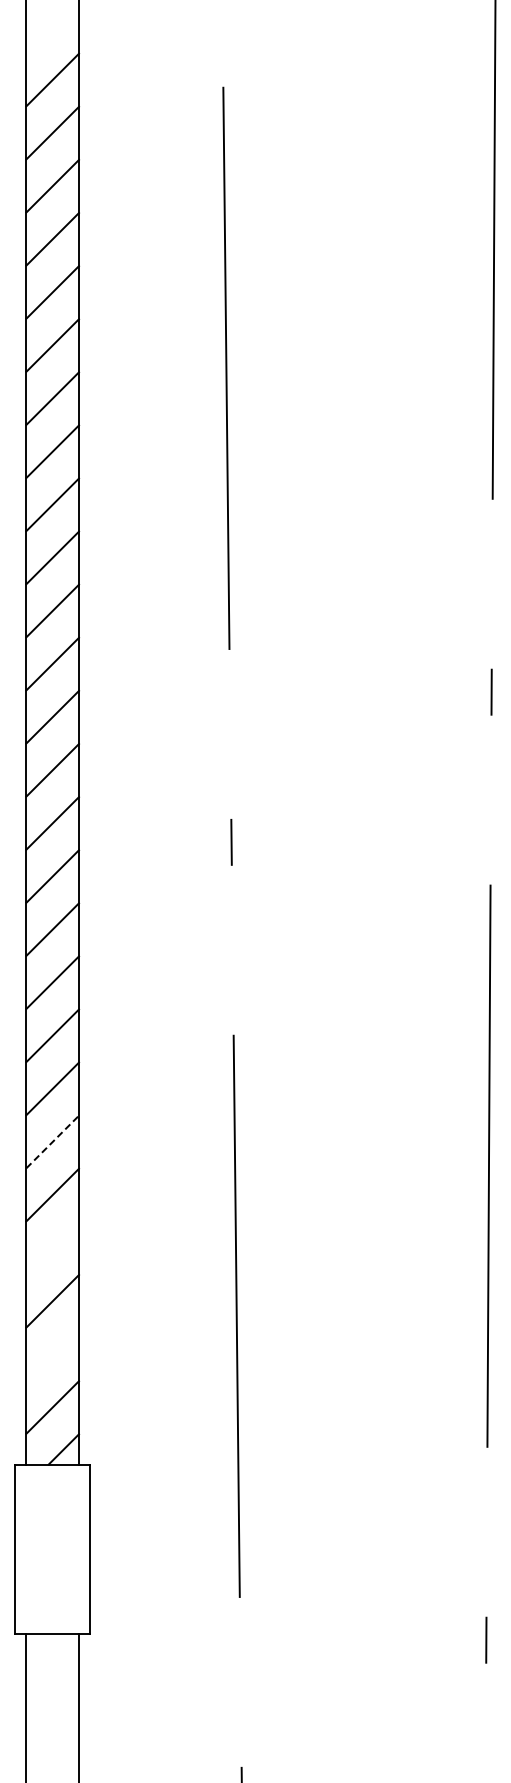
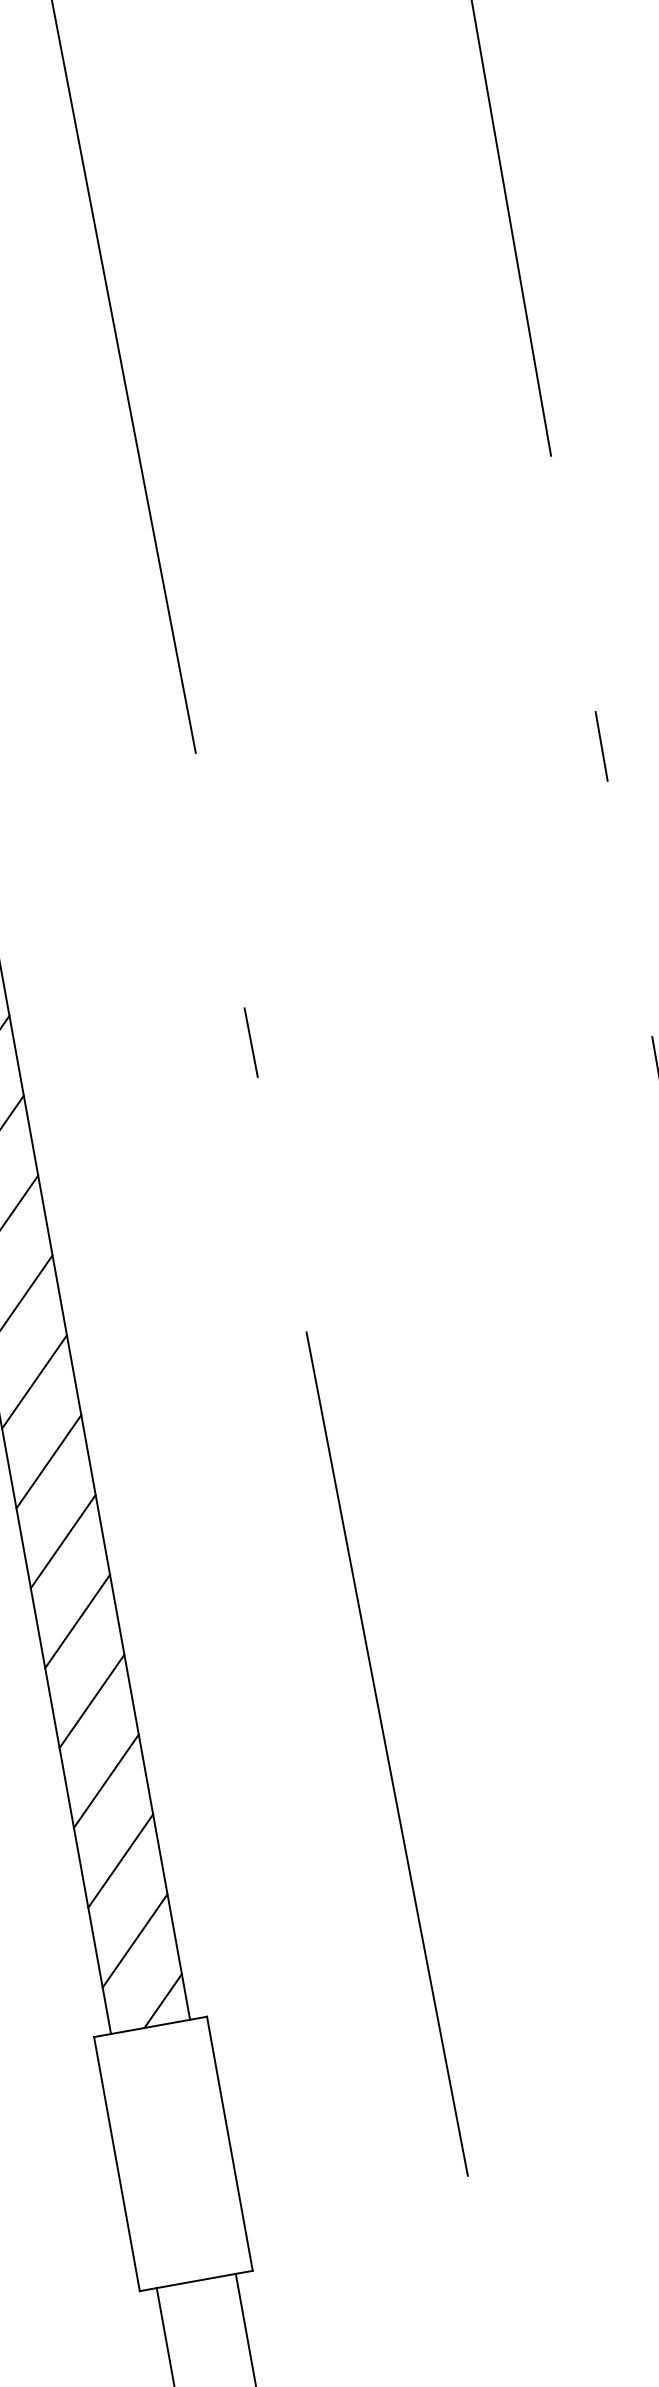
line: (53, 1141) -> (64, 1540), dashed -> solid
line: (52, 1247) -> (91, 1700), added
line: (52, 1354) -> (120, 1861), added

